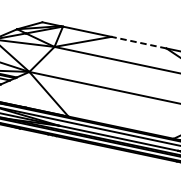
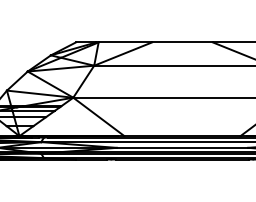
line: (138, 42) -> (181, 42), dashed -> solid

